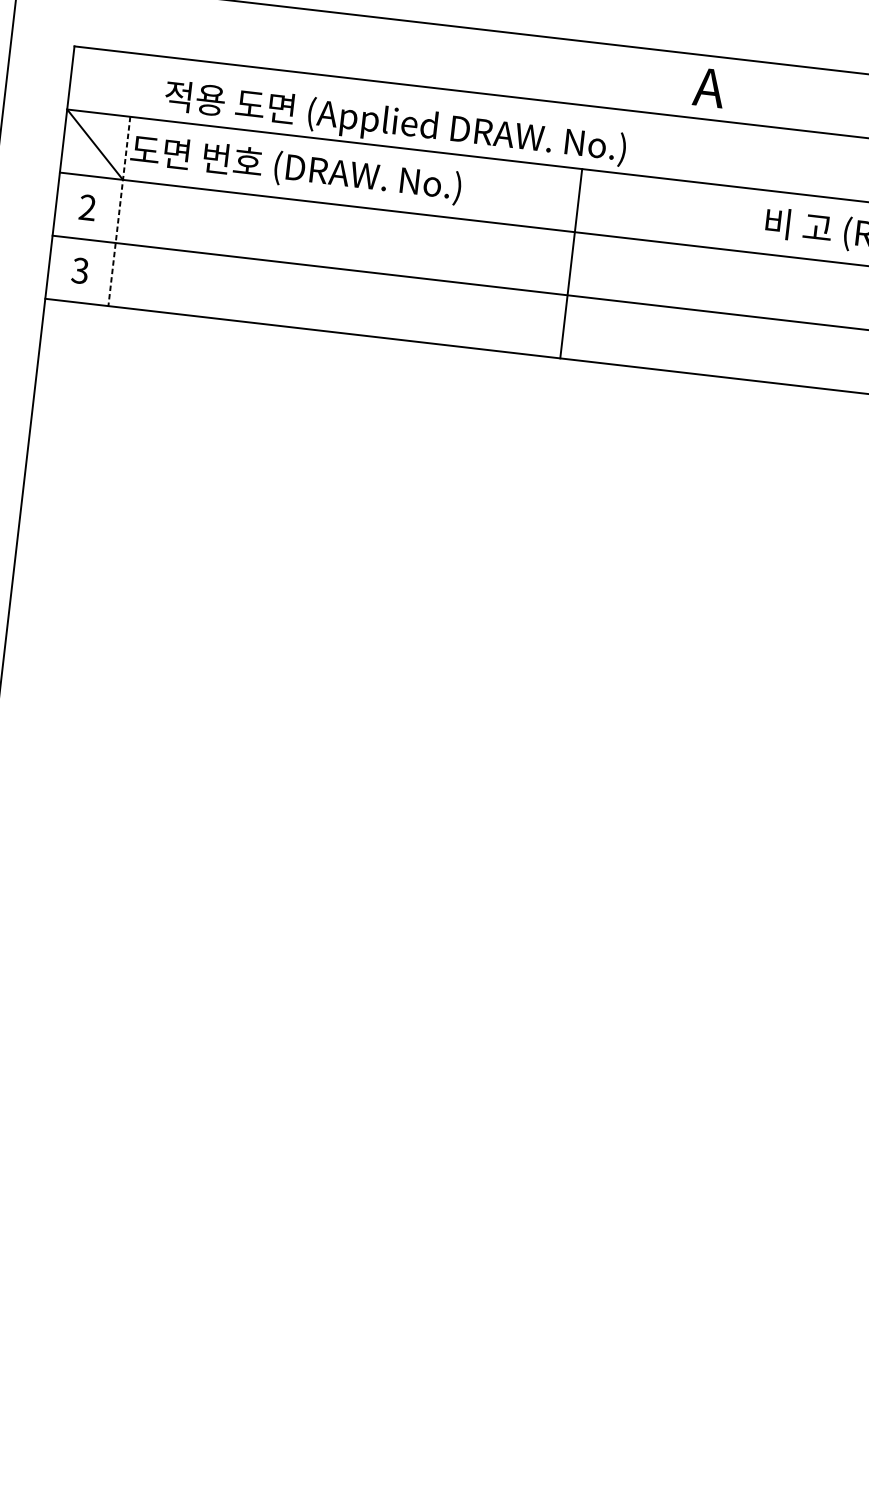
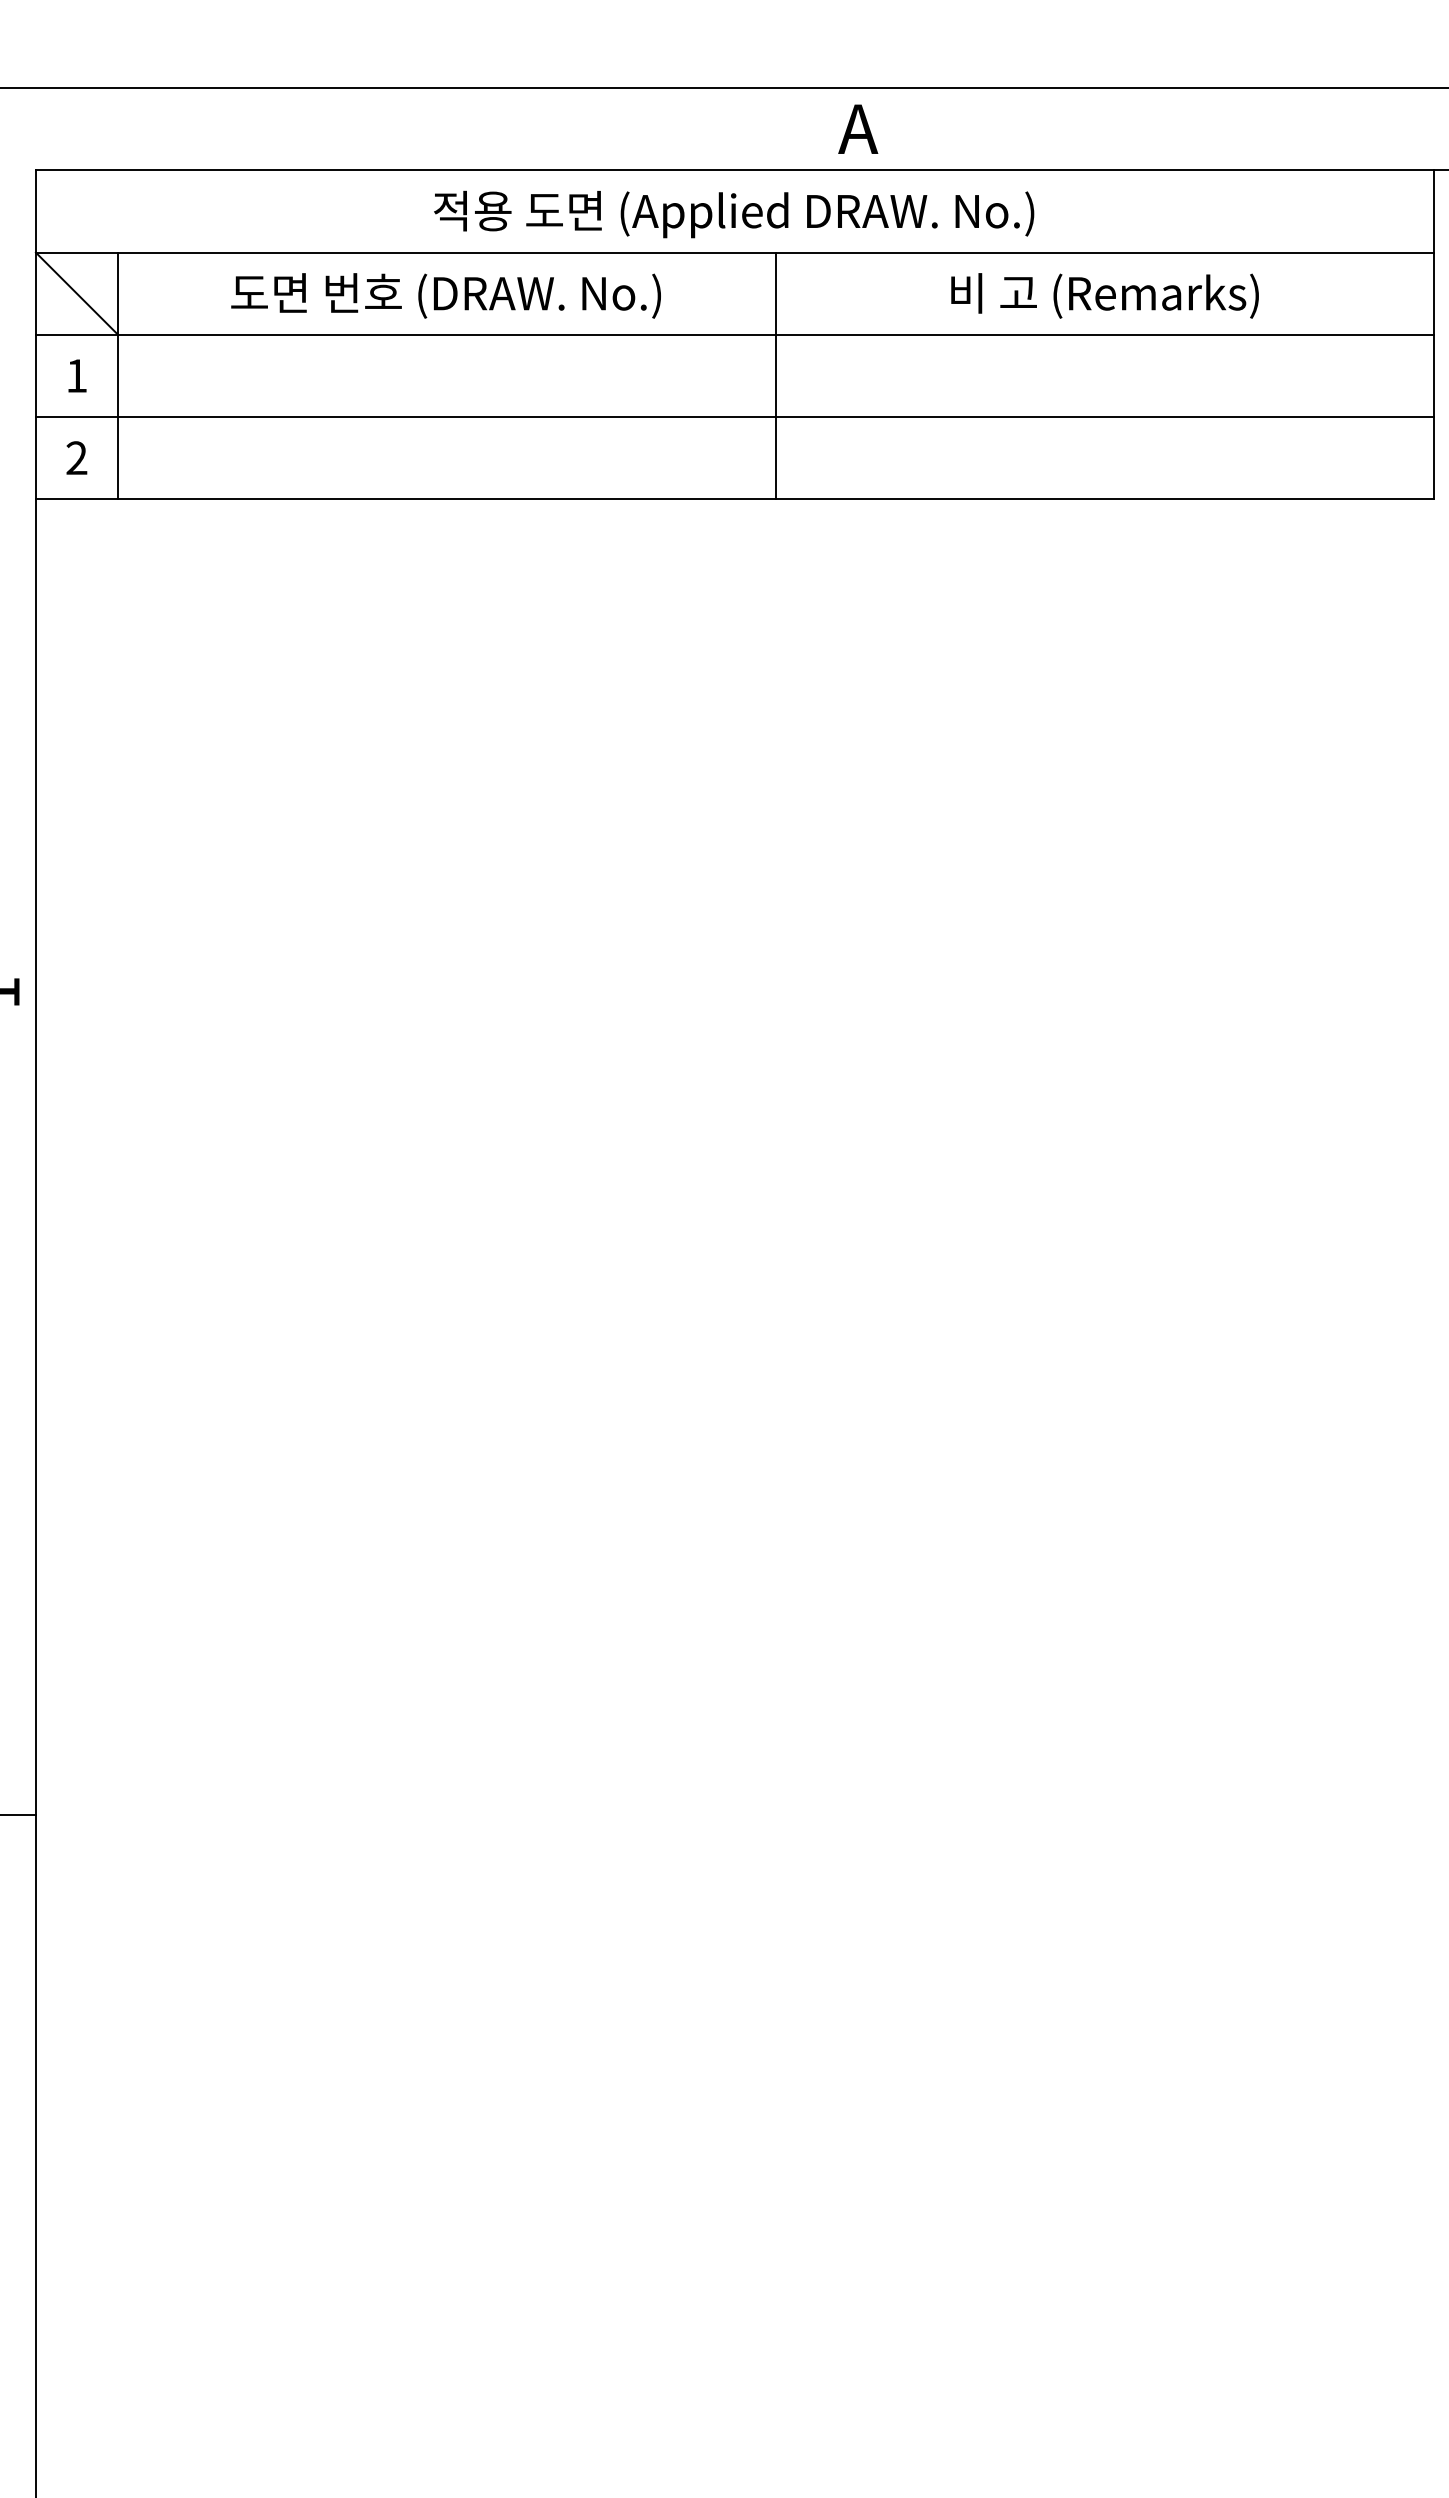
text: (395, 124) -> (734, 214), moved
text: (295, 169) -> (445, 295), moved
text: (87, 207) -> (76, 375), 2 -> 1
line: (119, 211) -> (118, 376), dashed -> solid
line: (571, 263) -> (776, 375), moved
text: (80, 271) -> (76, 458), 3 -> 2

